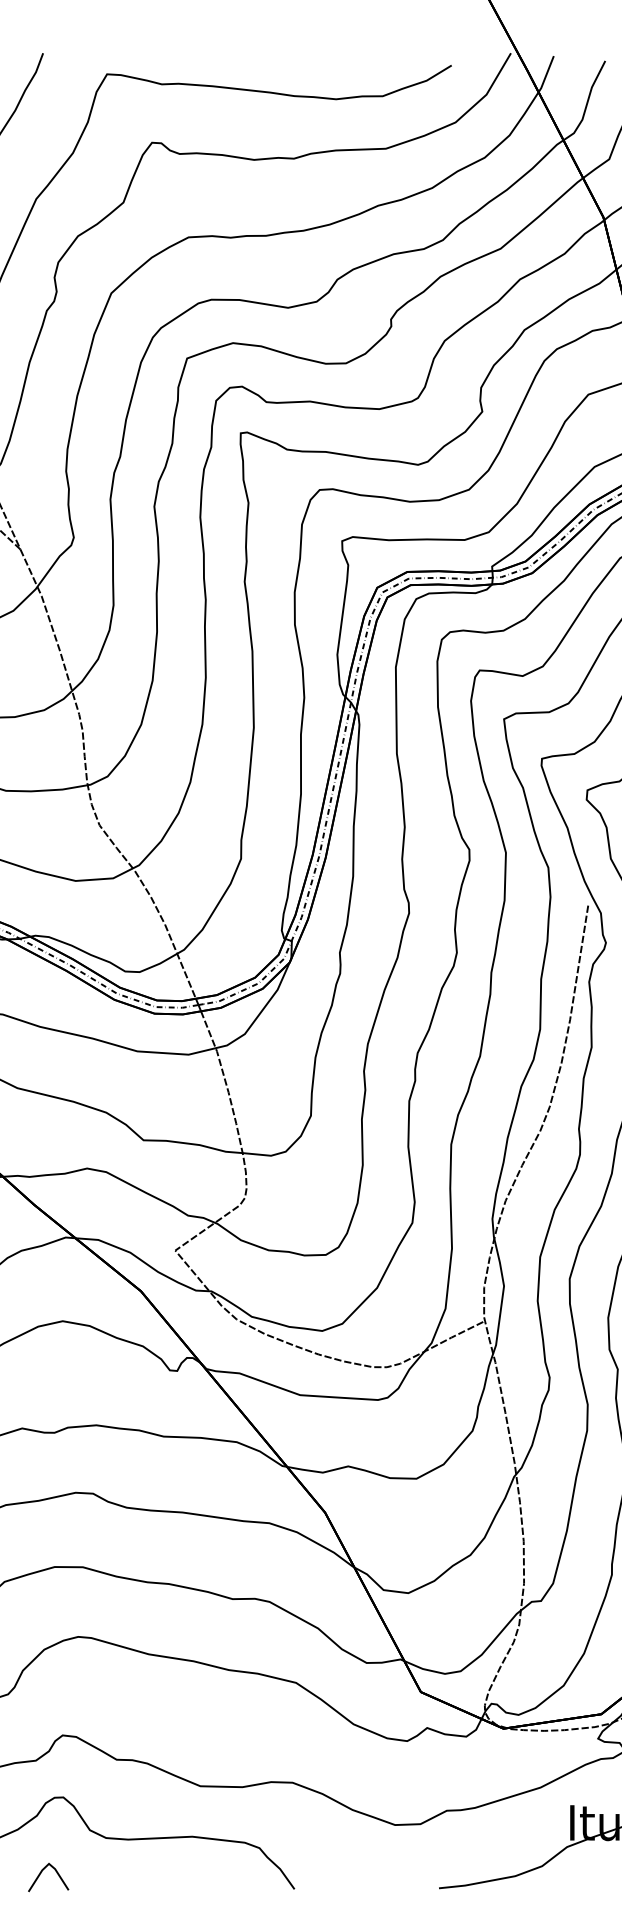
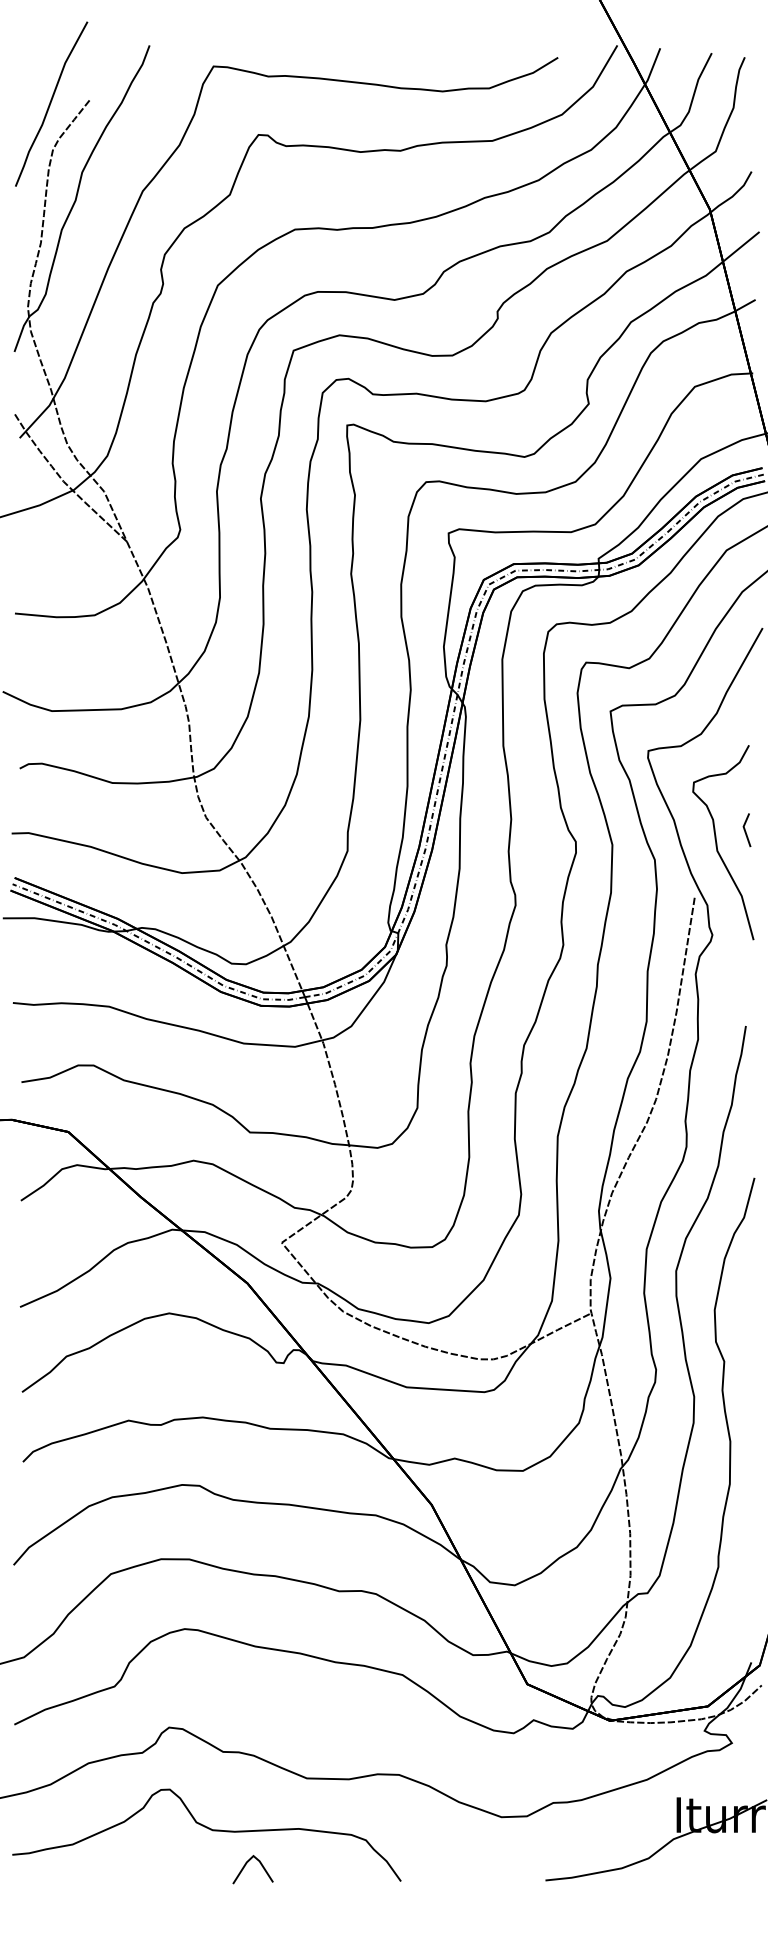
line: (41, 1874) -> (245, 1866), moved

